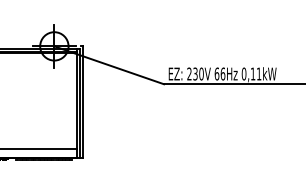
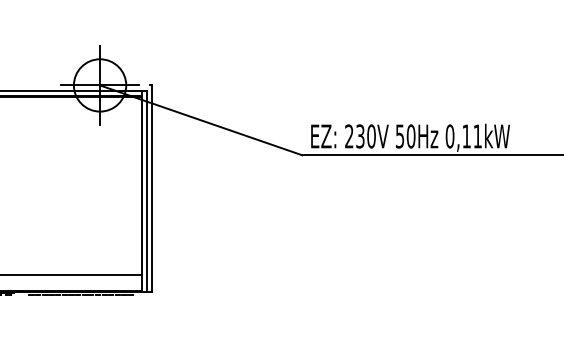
text: (219, 73) -> (404, 135), 66Hz -> 50Hz

